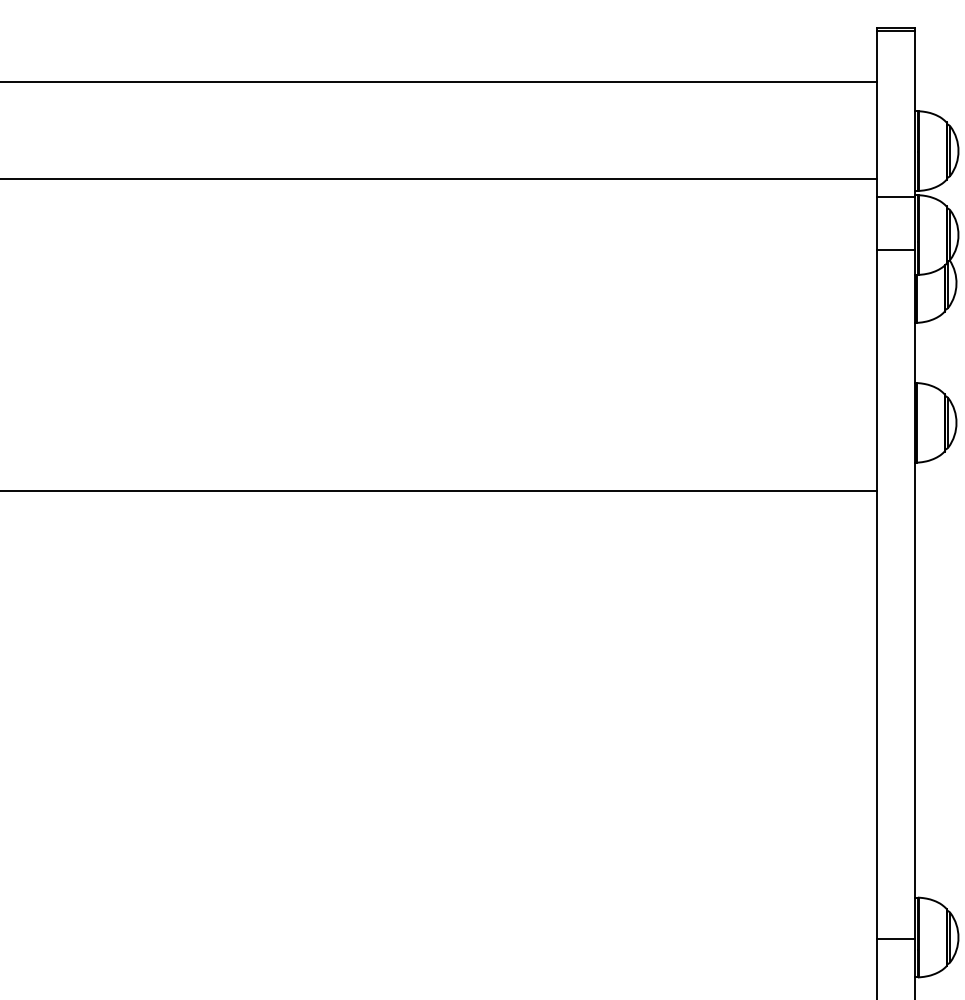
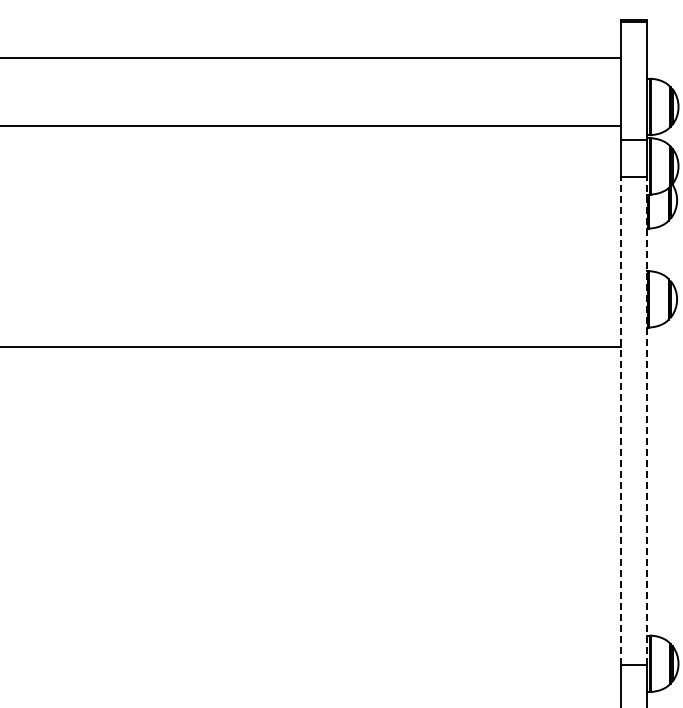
line: (876, 593) -> (620, 420), solid -> dashed
line: (914, 593) -> (647, 420), solid -> dashed

